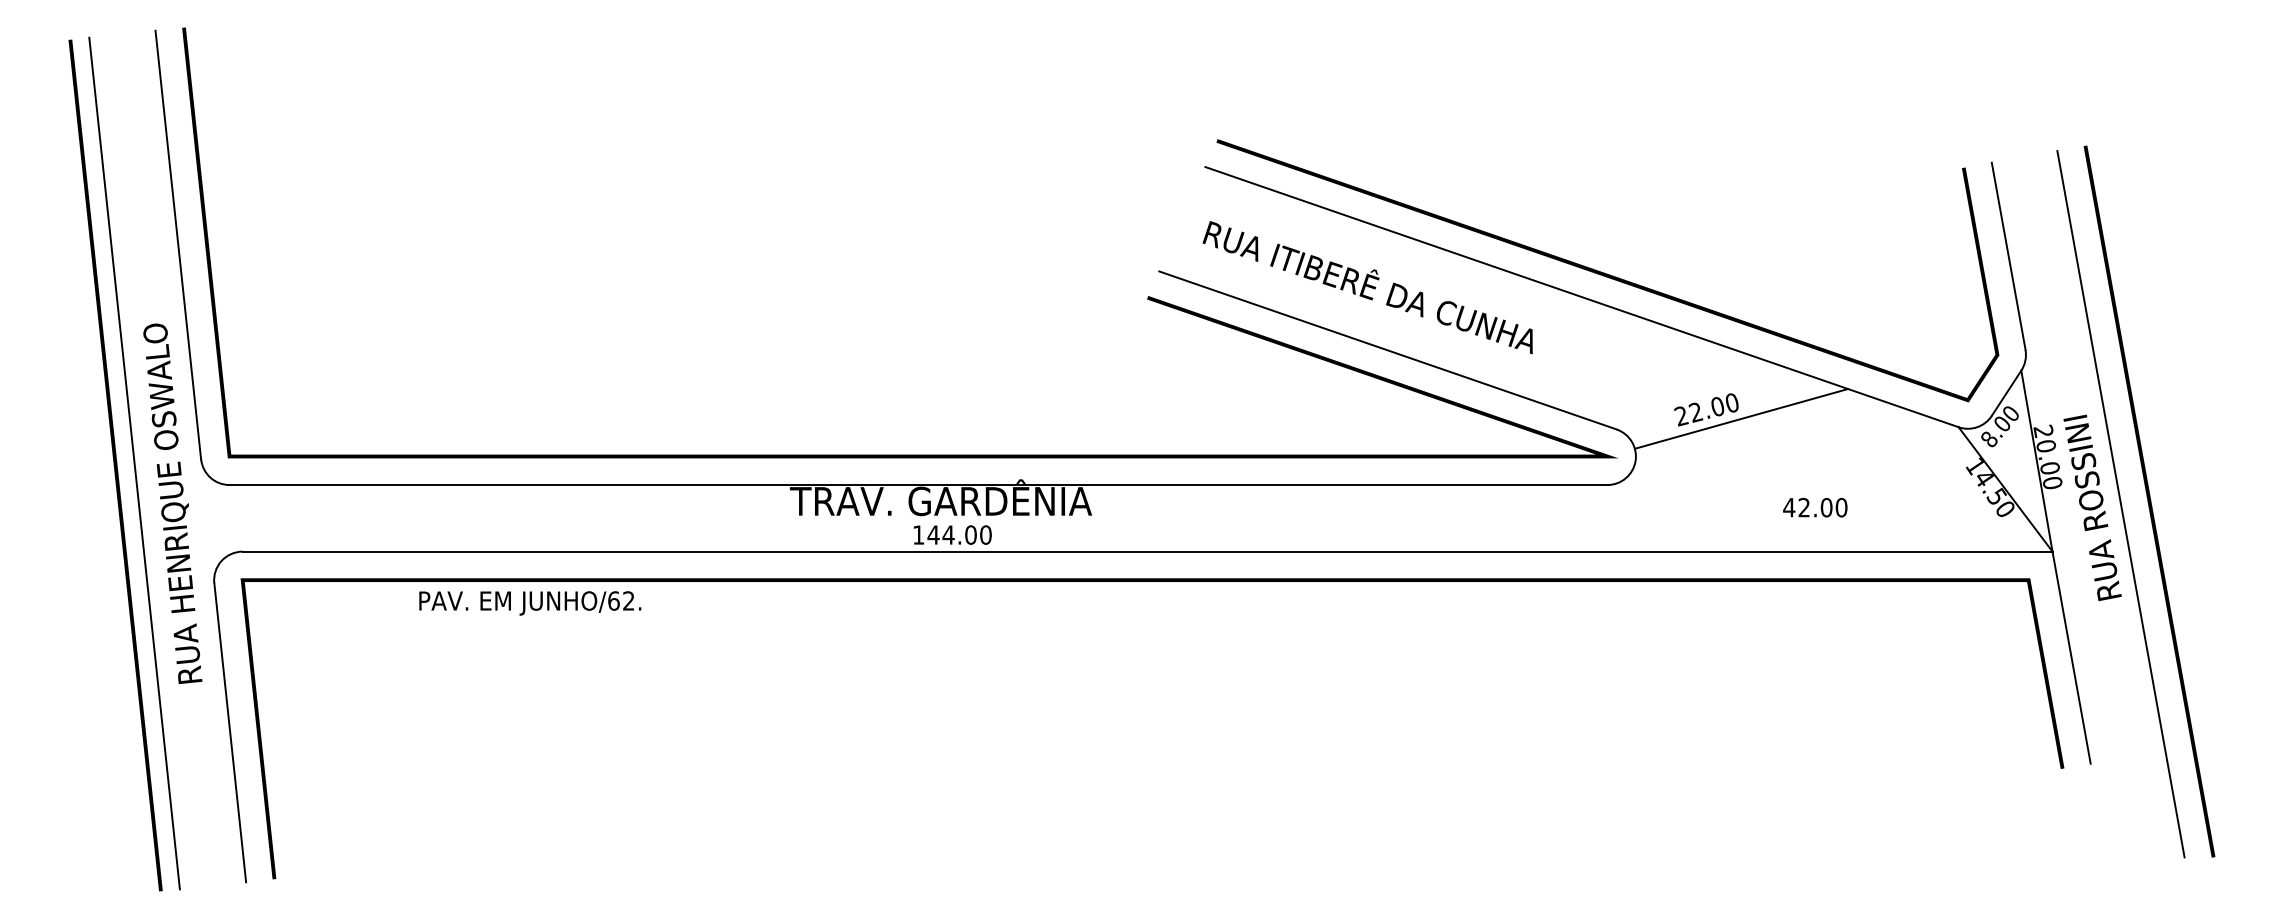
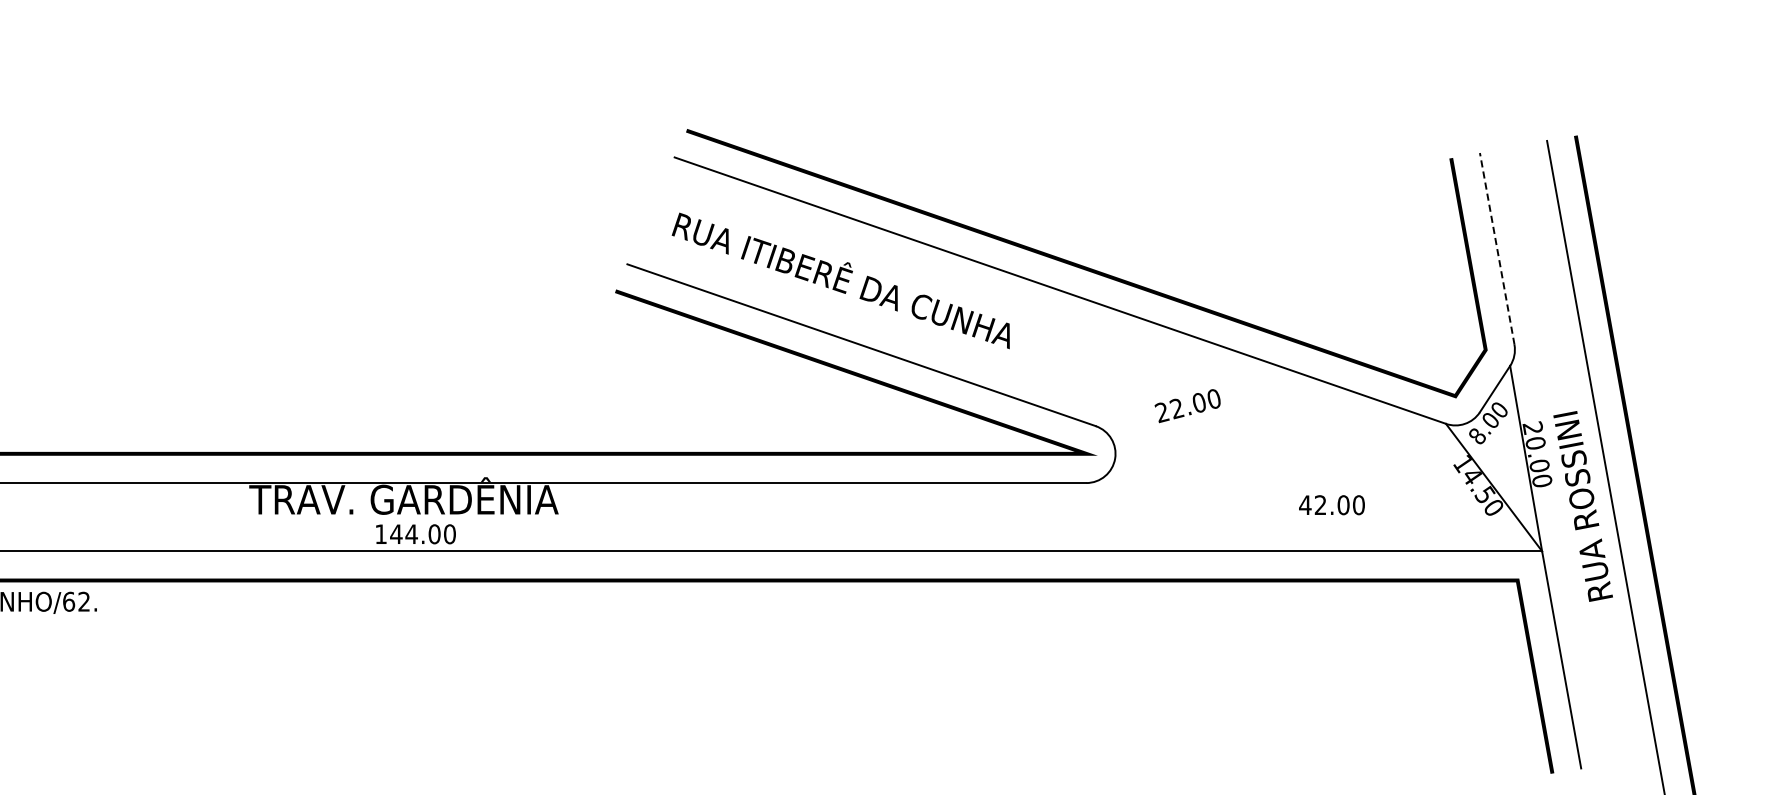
line: (2008, 255) -> (1497, 248), solid -> dashed
line: (1741, 418) -> (1223, 414), removed
text: (1815, 507) -> (1332, 505), moved

